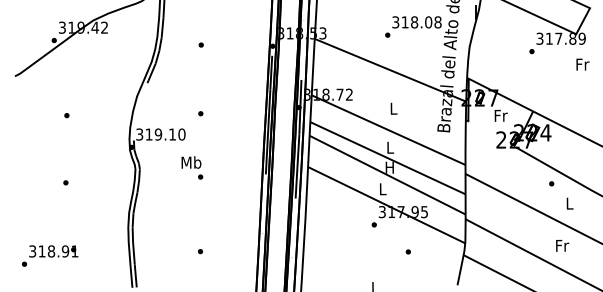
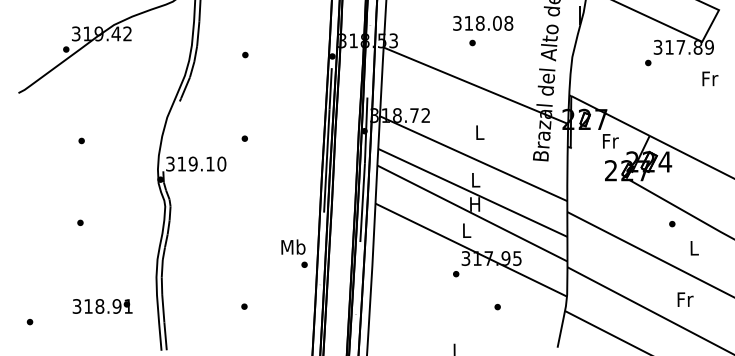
text: (417, 22) -> (483, 23), moved
text: (192, 167) -> (294, 253), moved
text: (53, 251) -> (102, 306), moved

